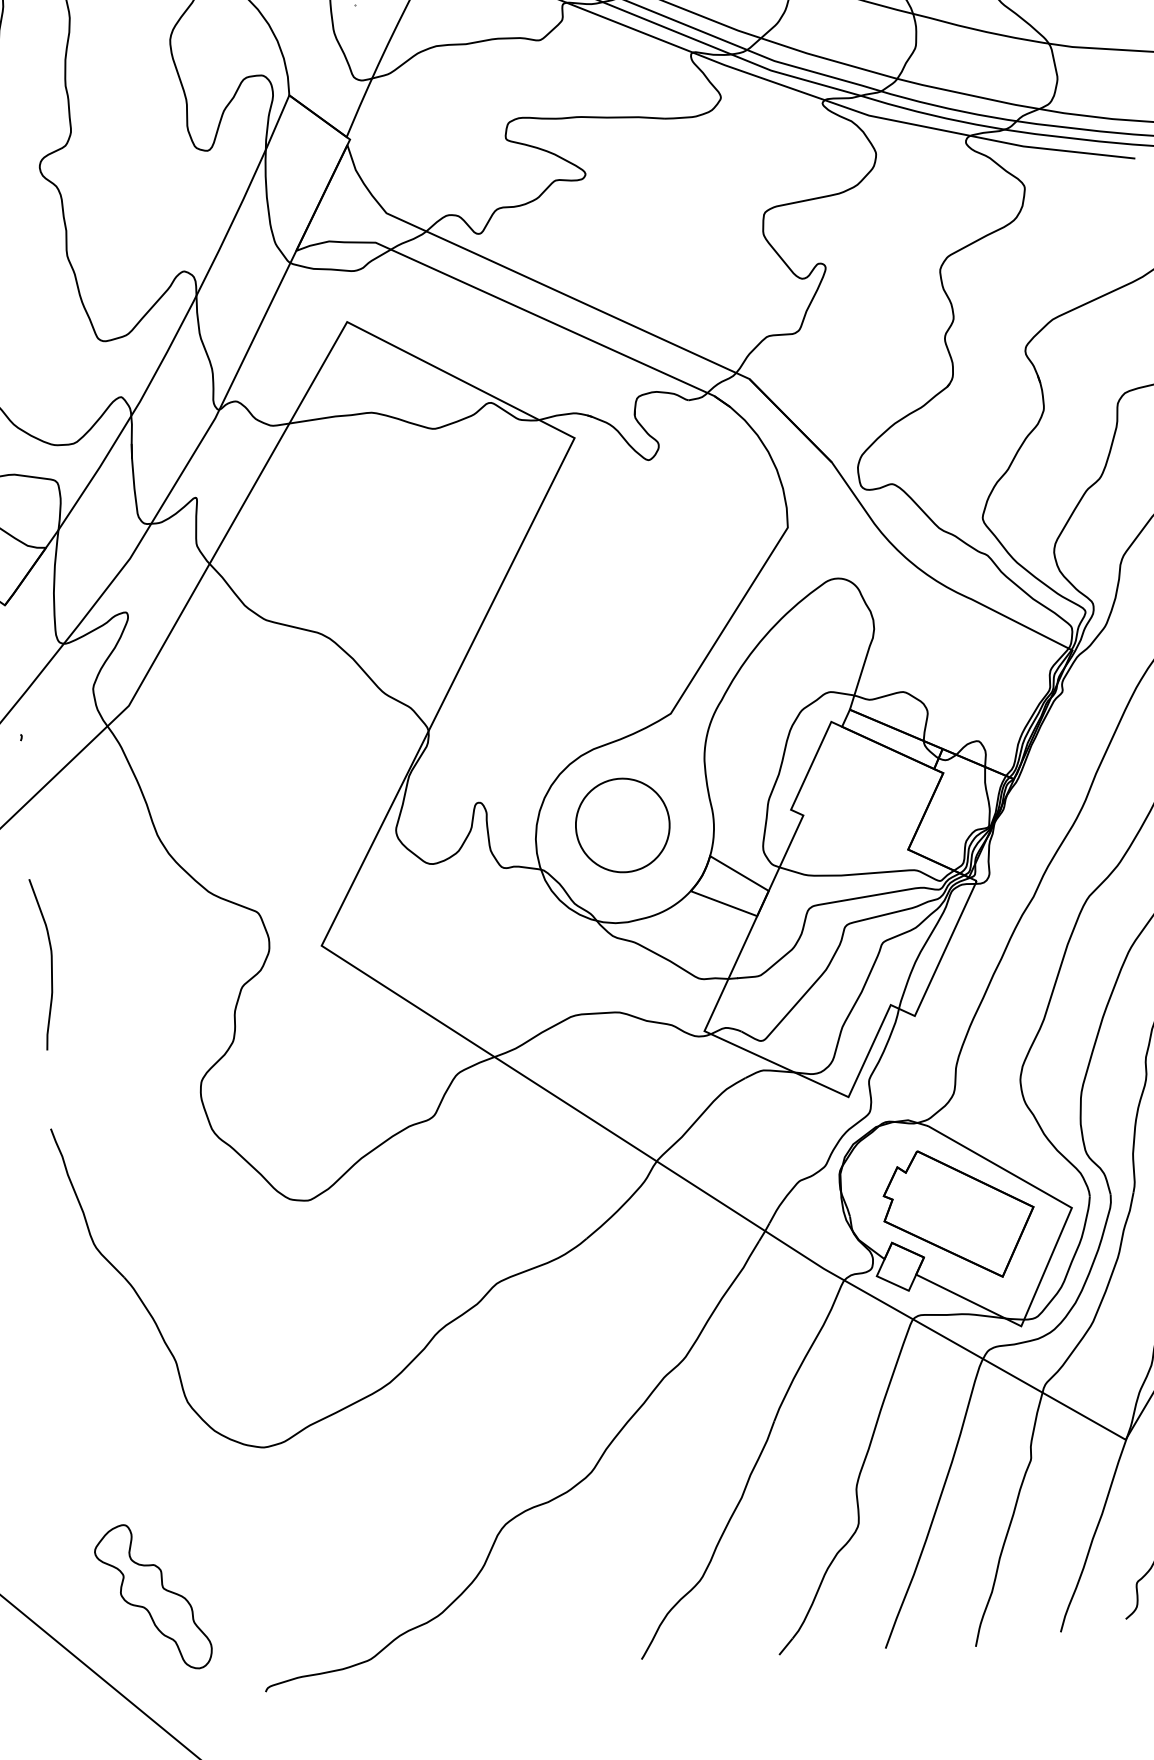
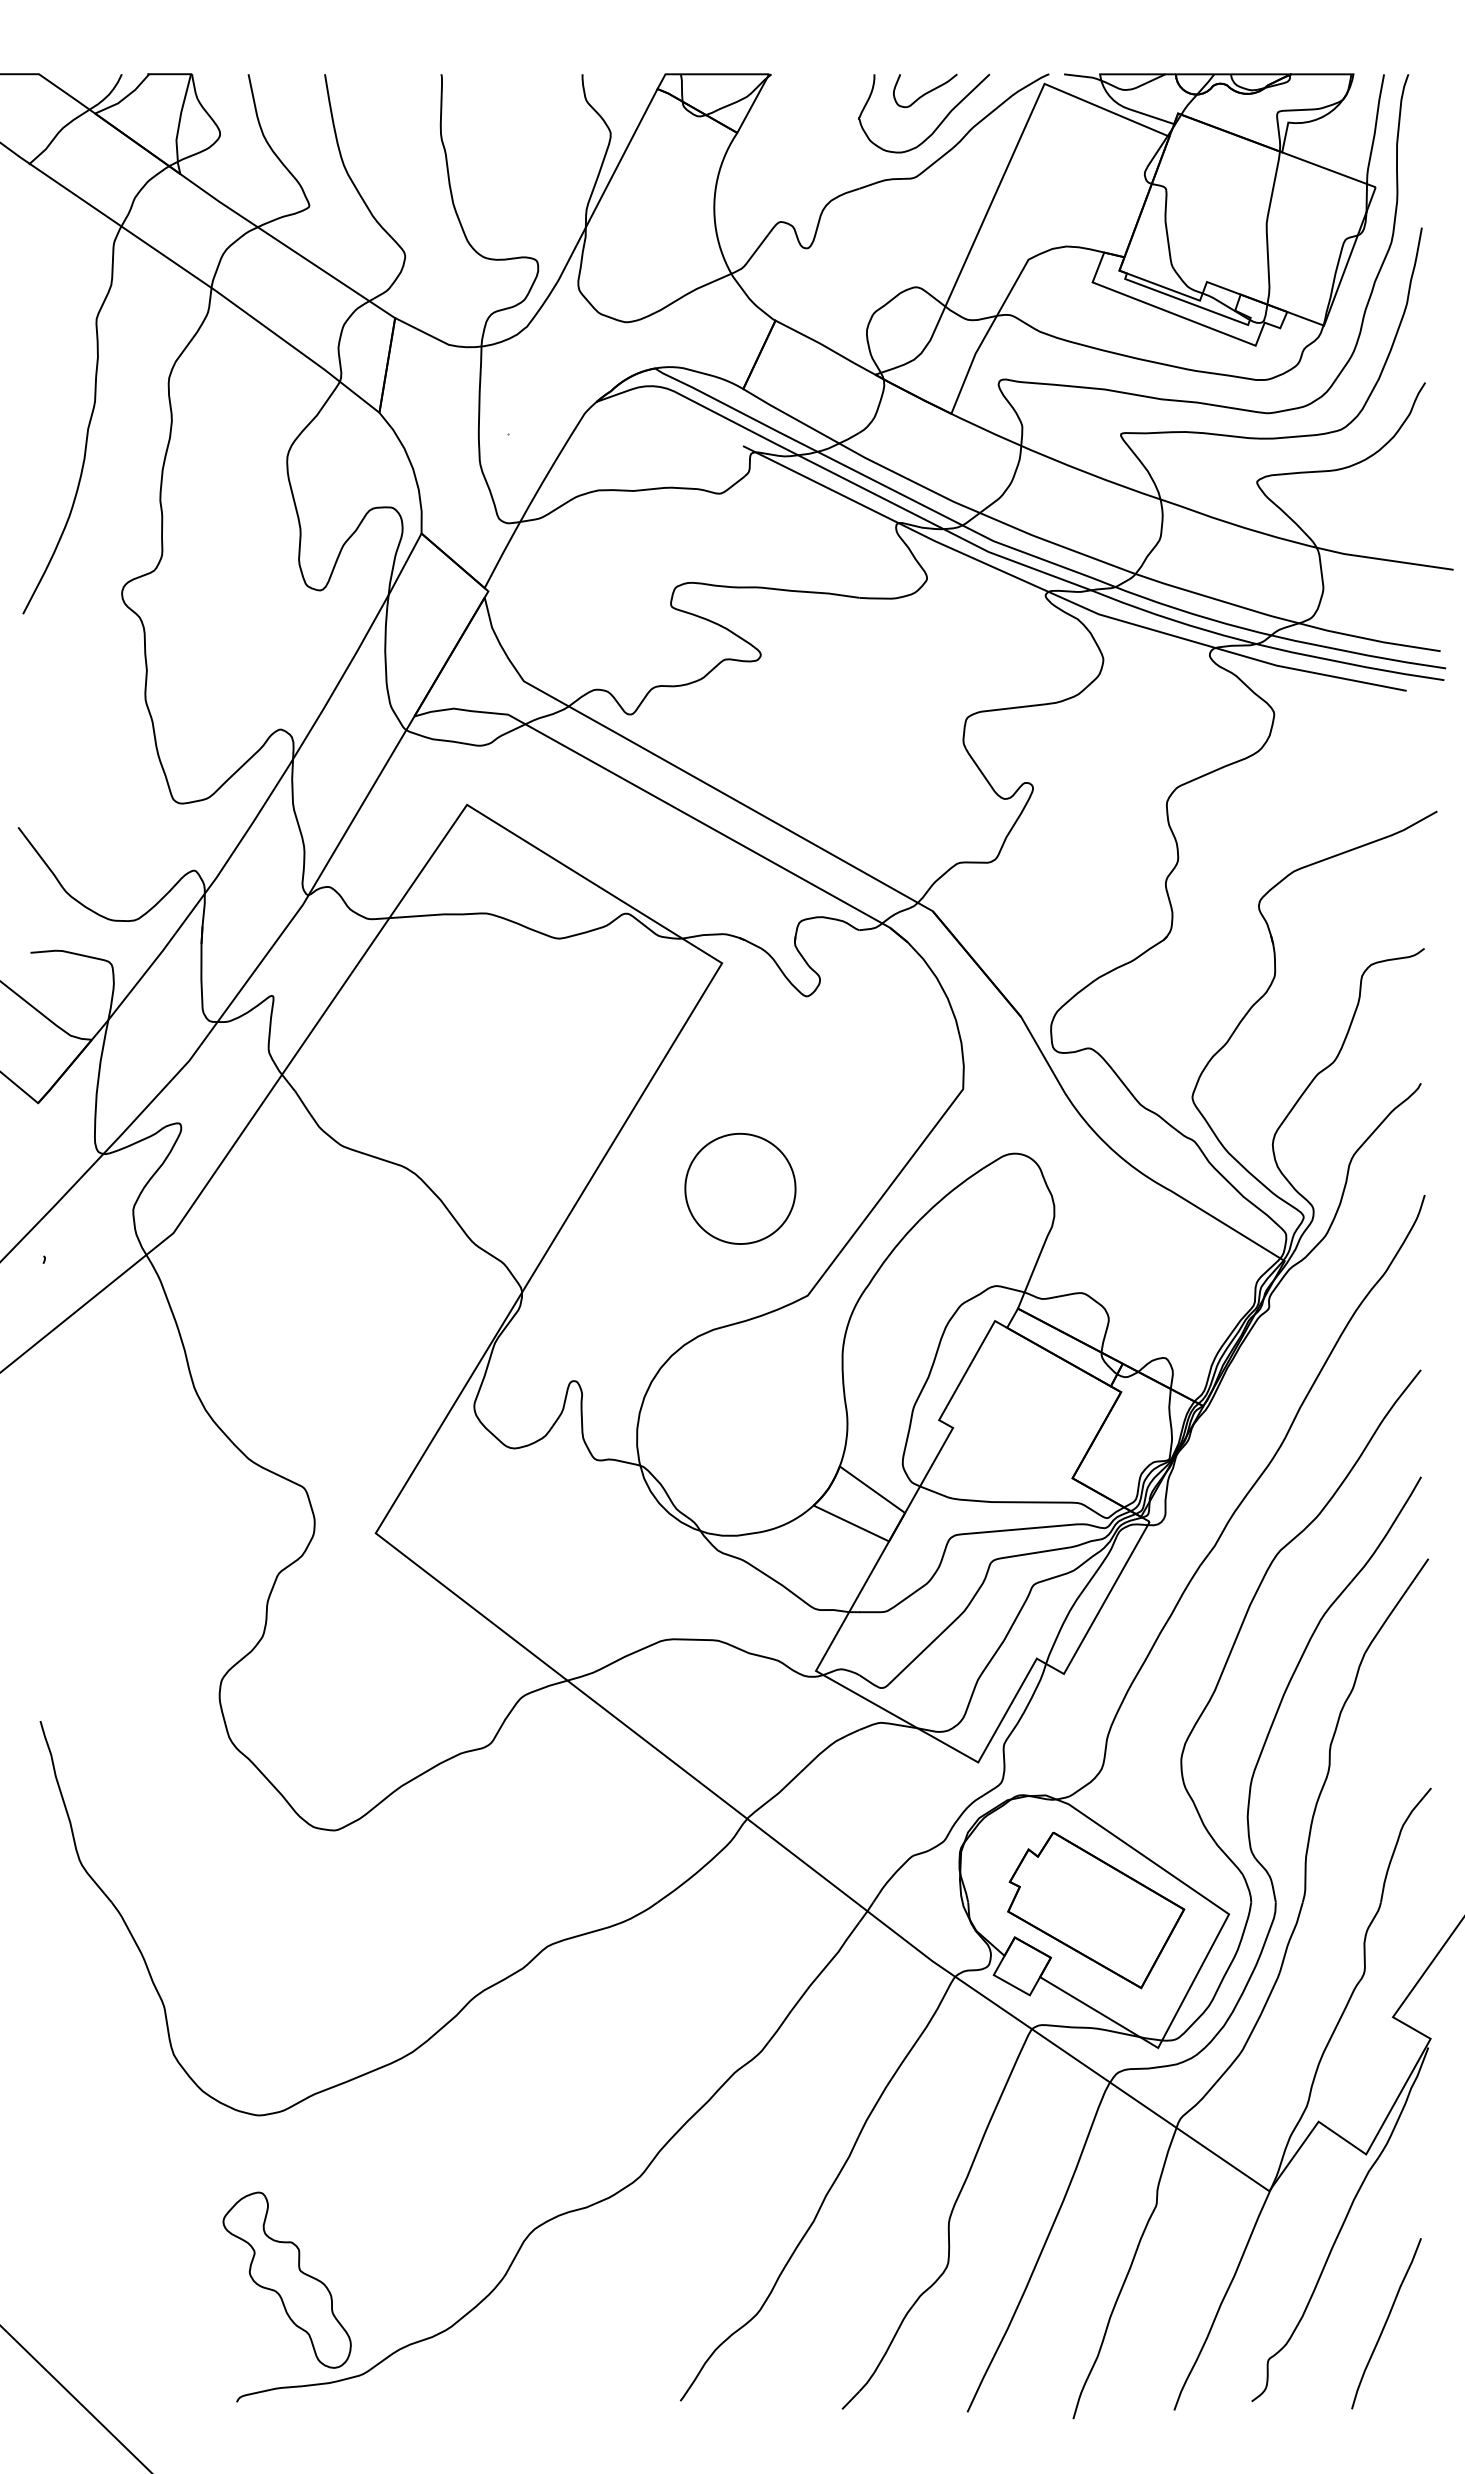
part: (622, 825) -> (740, 1188), moved
curve: (50, 964) -> (56, 1528), removed
part: (152, 1596) -> (286, 2279), moved

